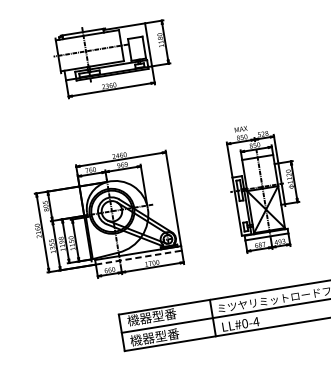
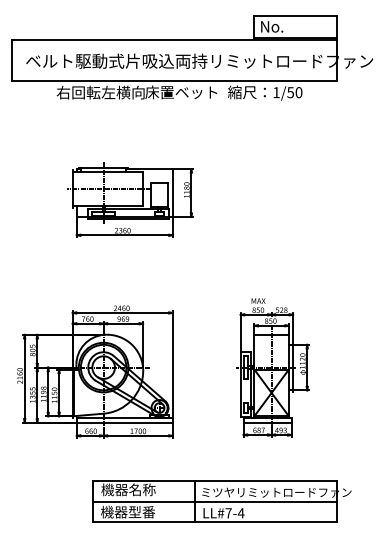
line: (138, 257) -> (124, 422), dashed -> solid
text: (164, 314) -> (142, 489), 機器型番 -> 機器名称
text: (244, 323) -> (228, 513), LL#0-4 -> LL#7-4

